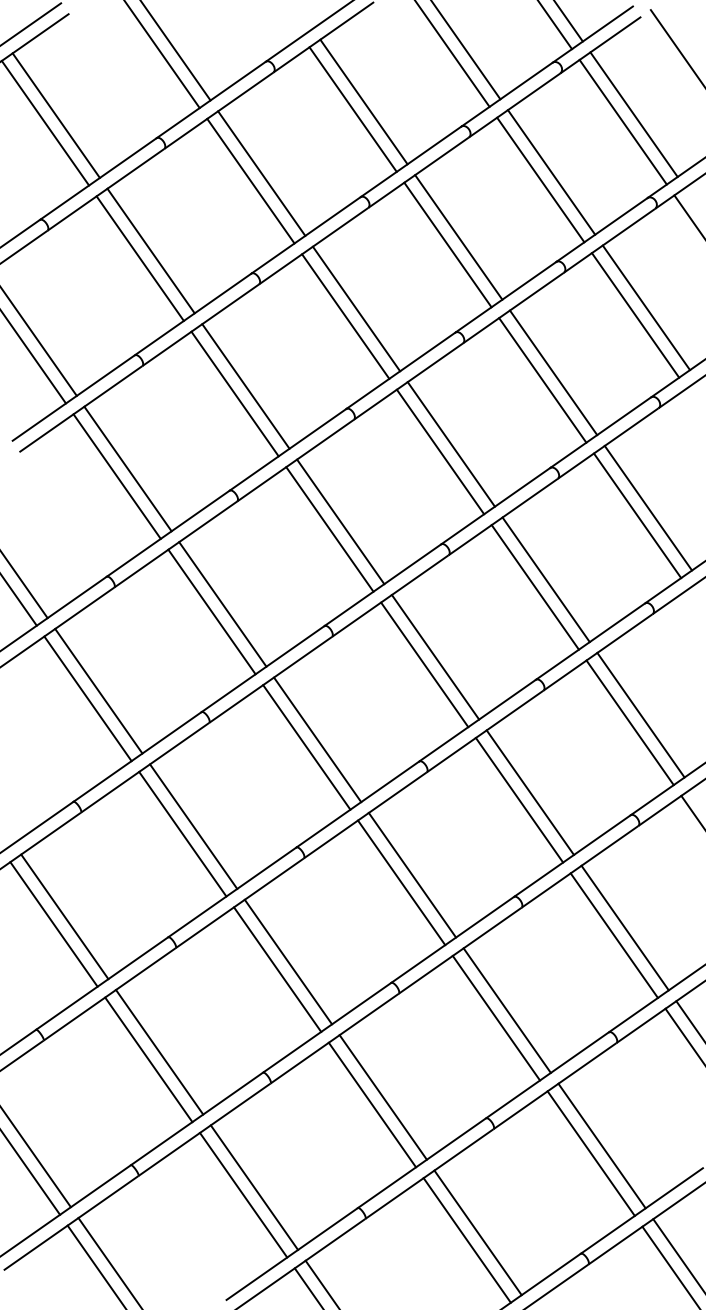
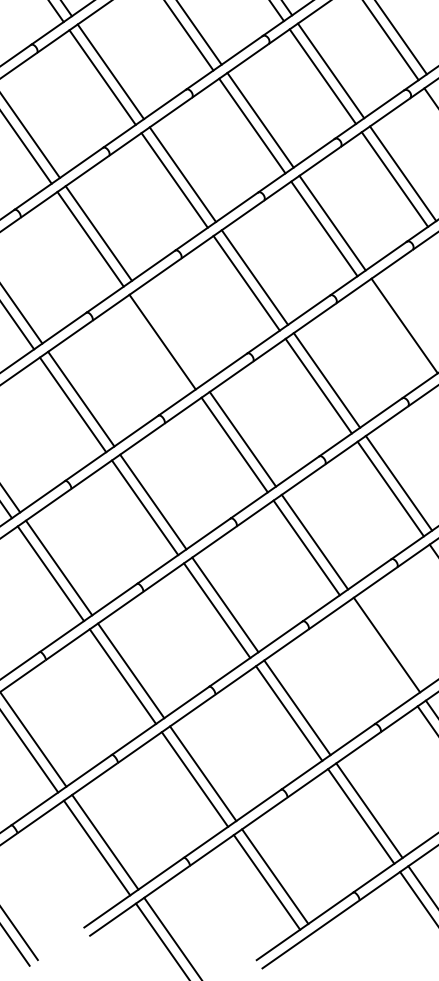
line: (637, 515) -> (396, 331), removed
line: (340, 521) -> (170, 336), removed
line: (613, 935) -> (378, 650), removed

